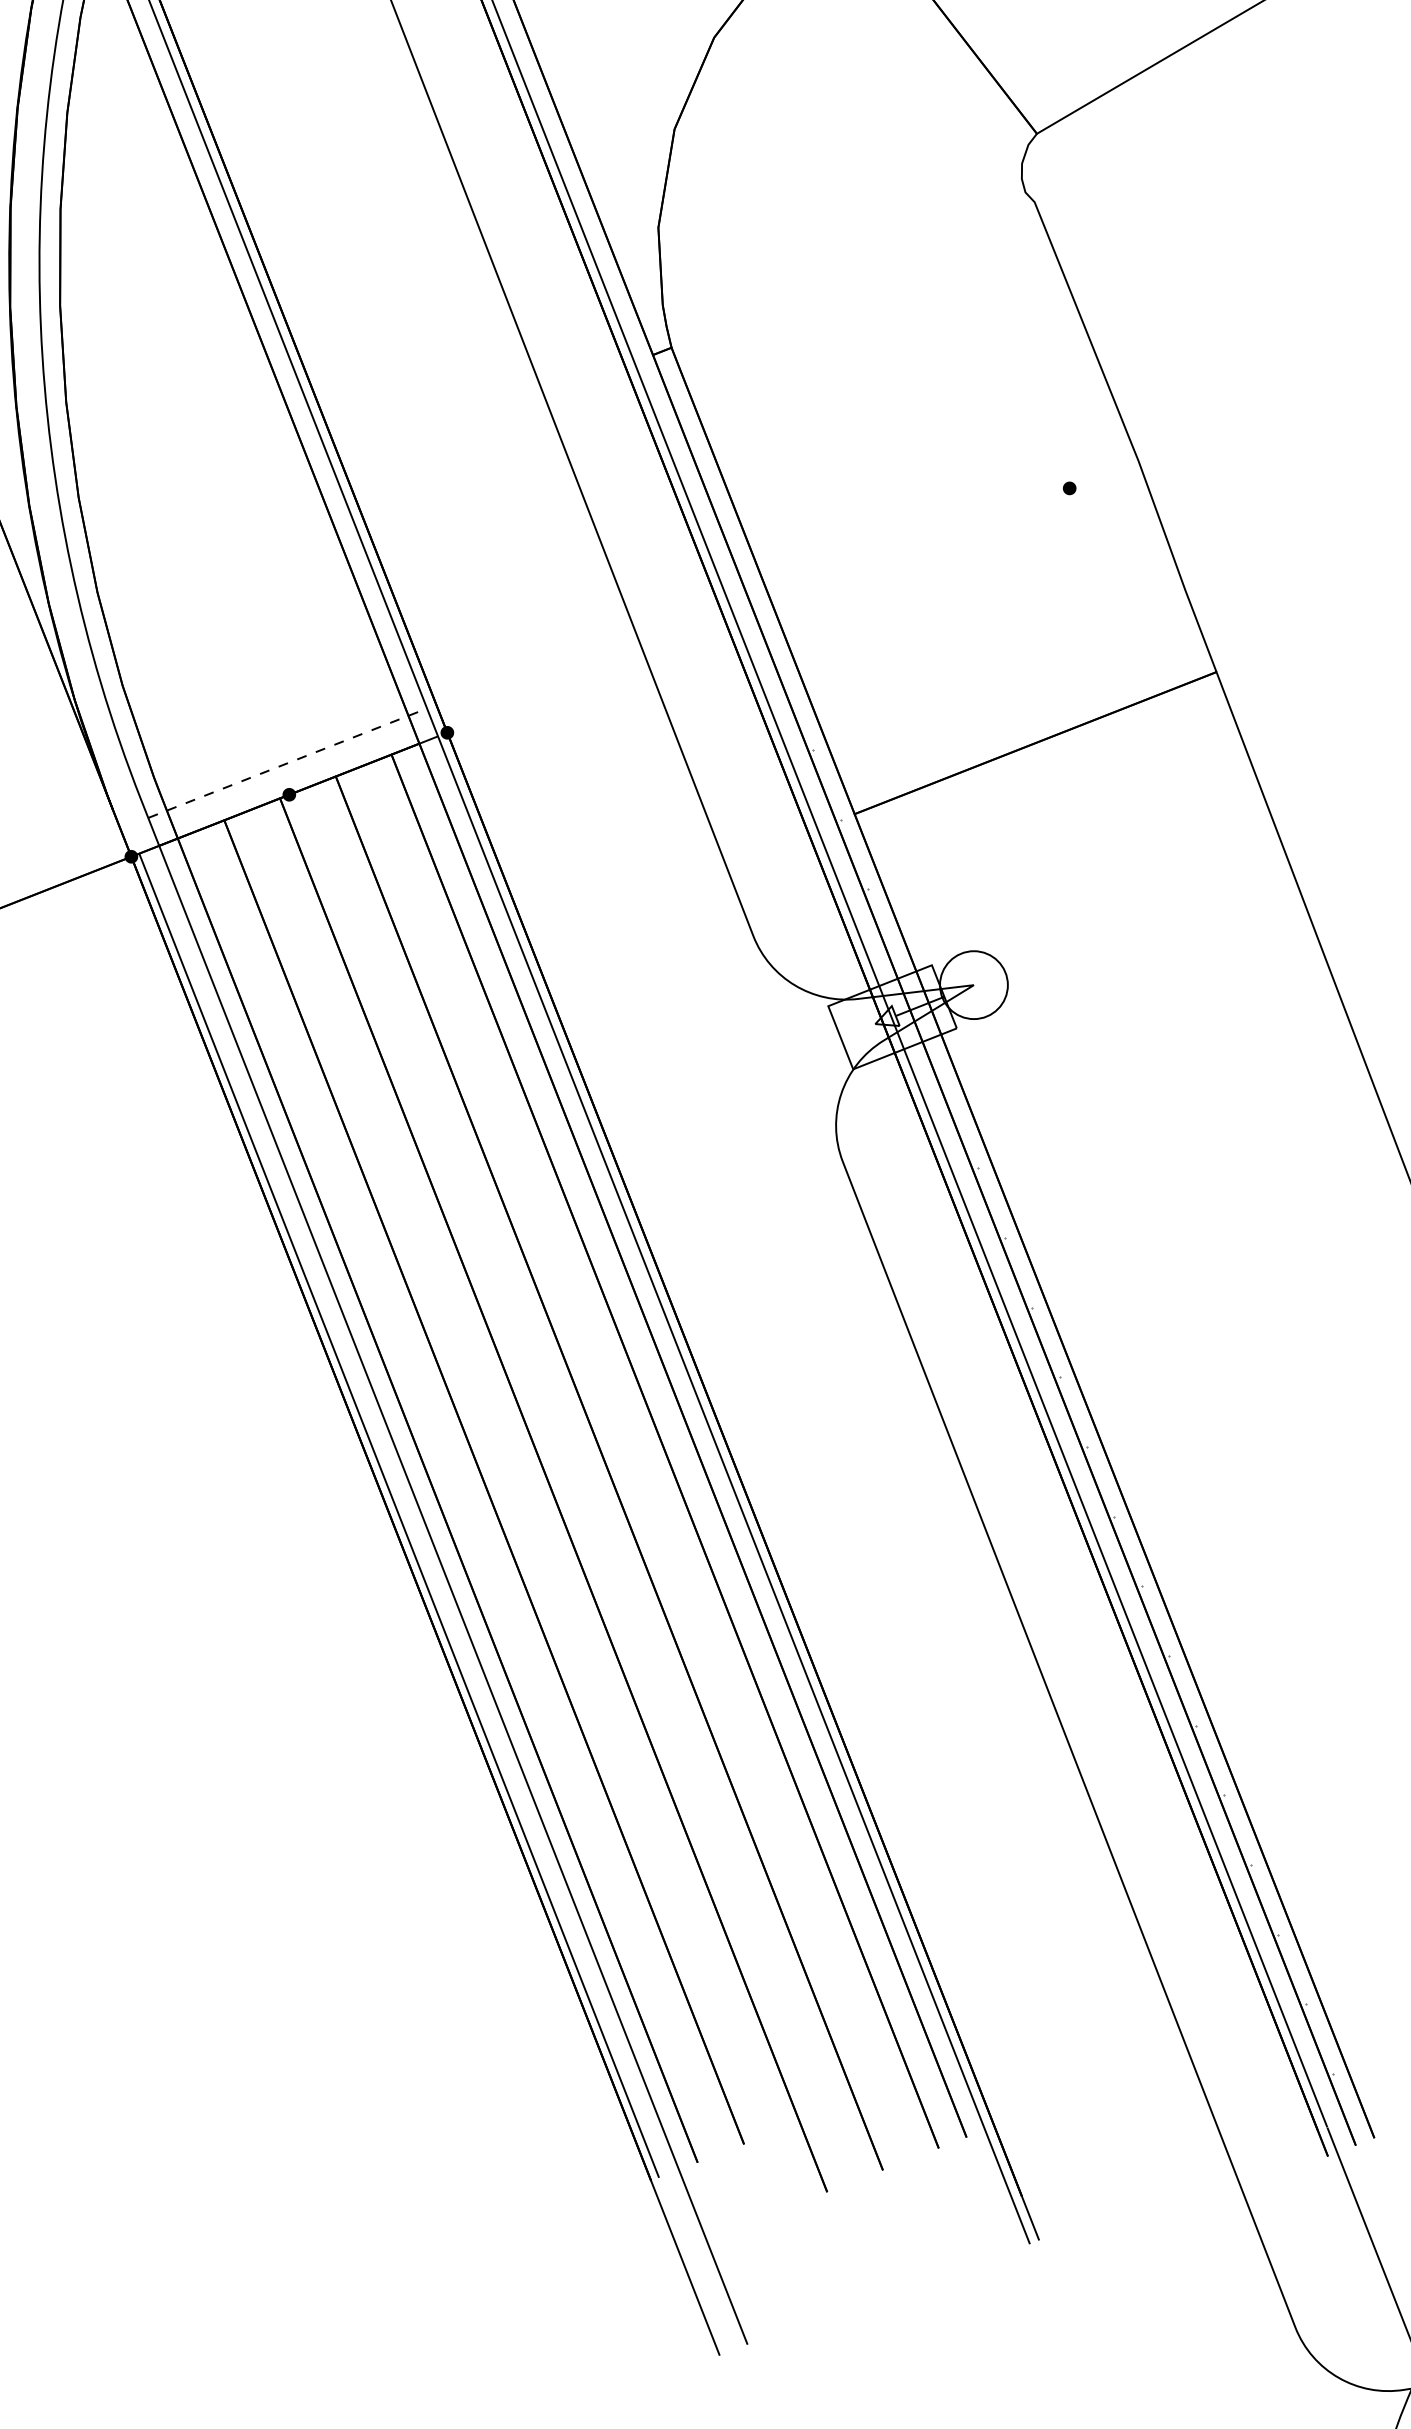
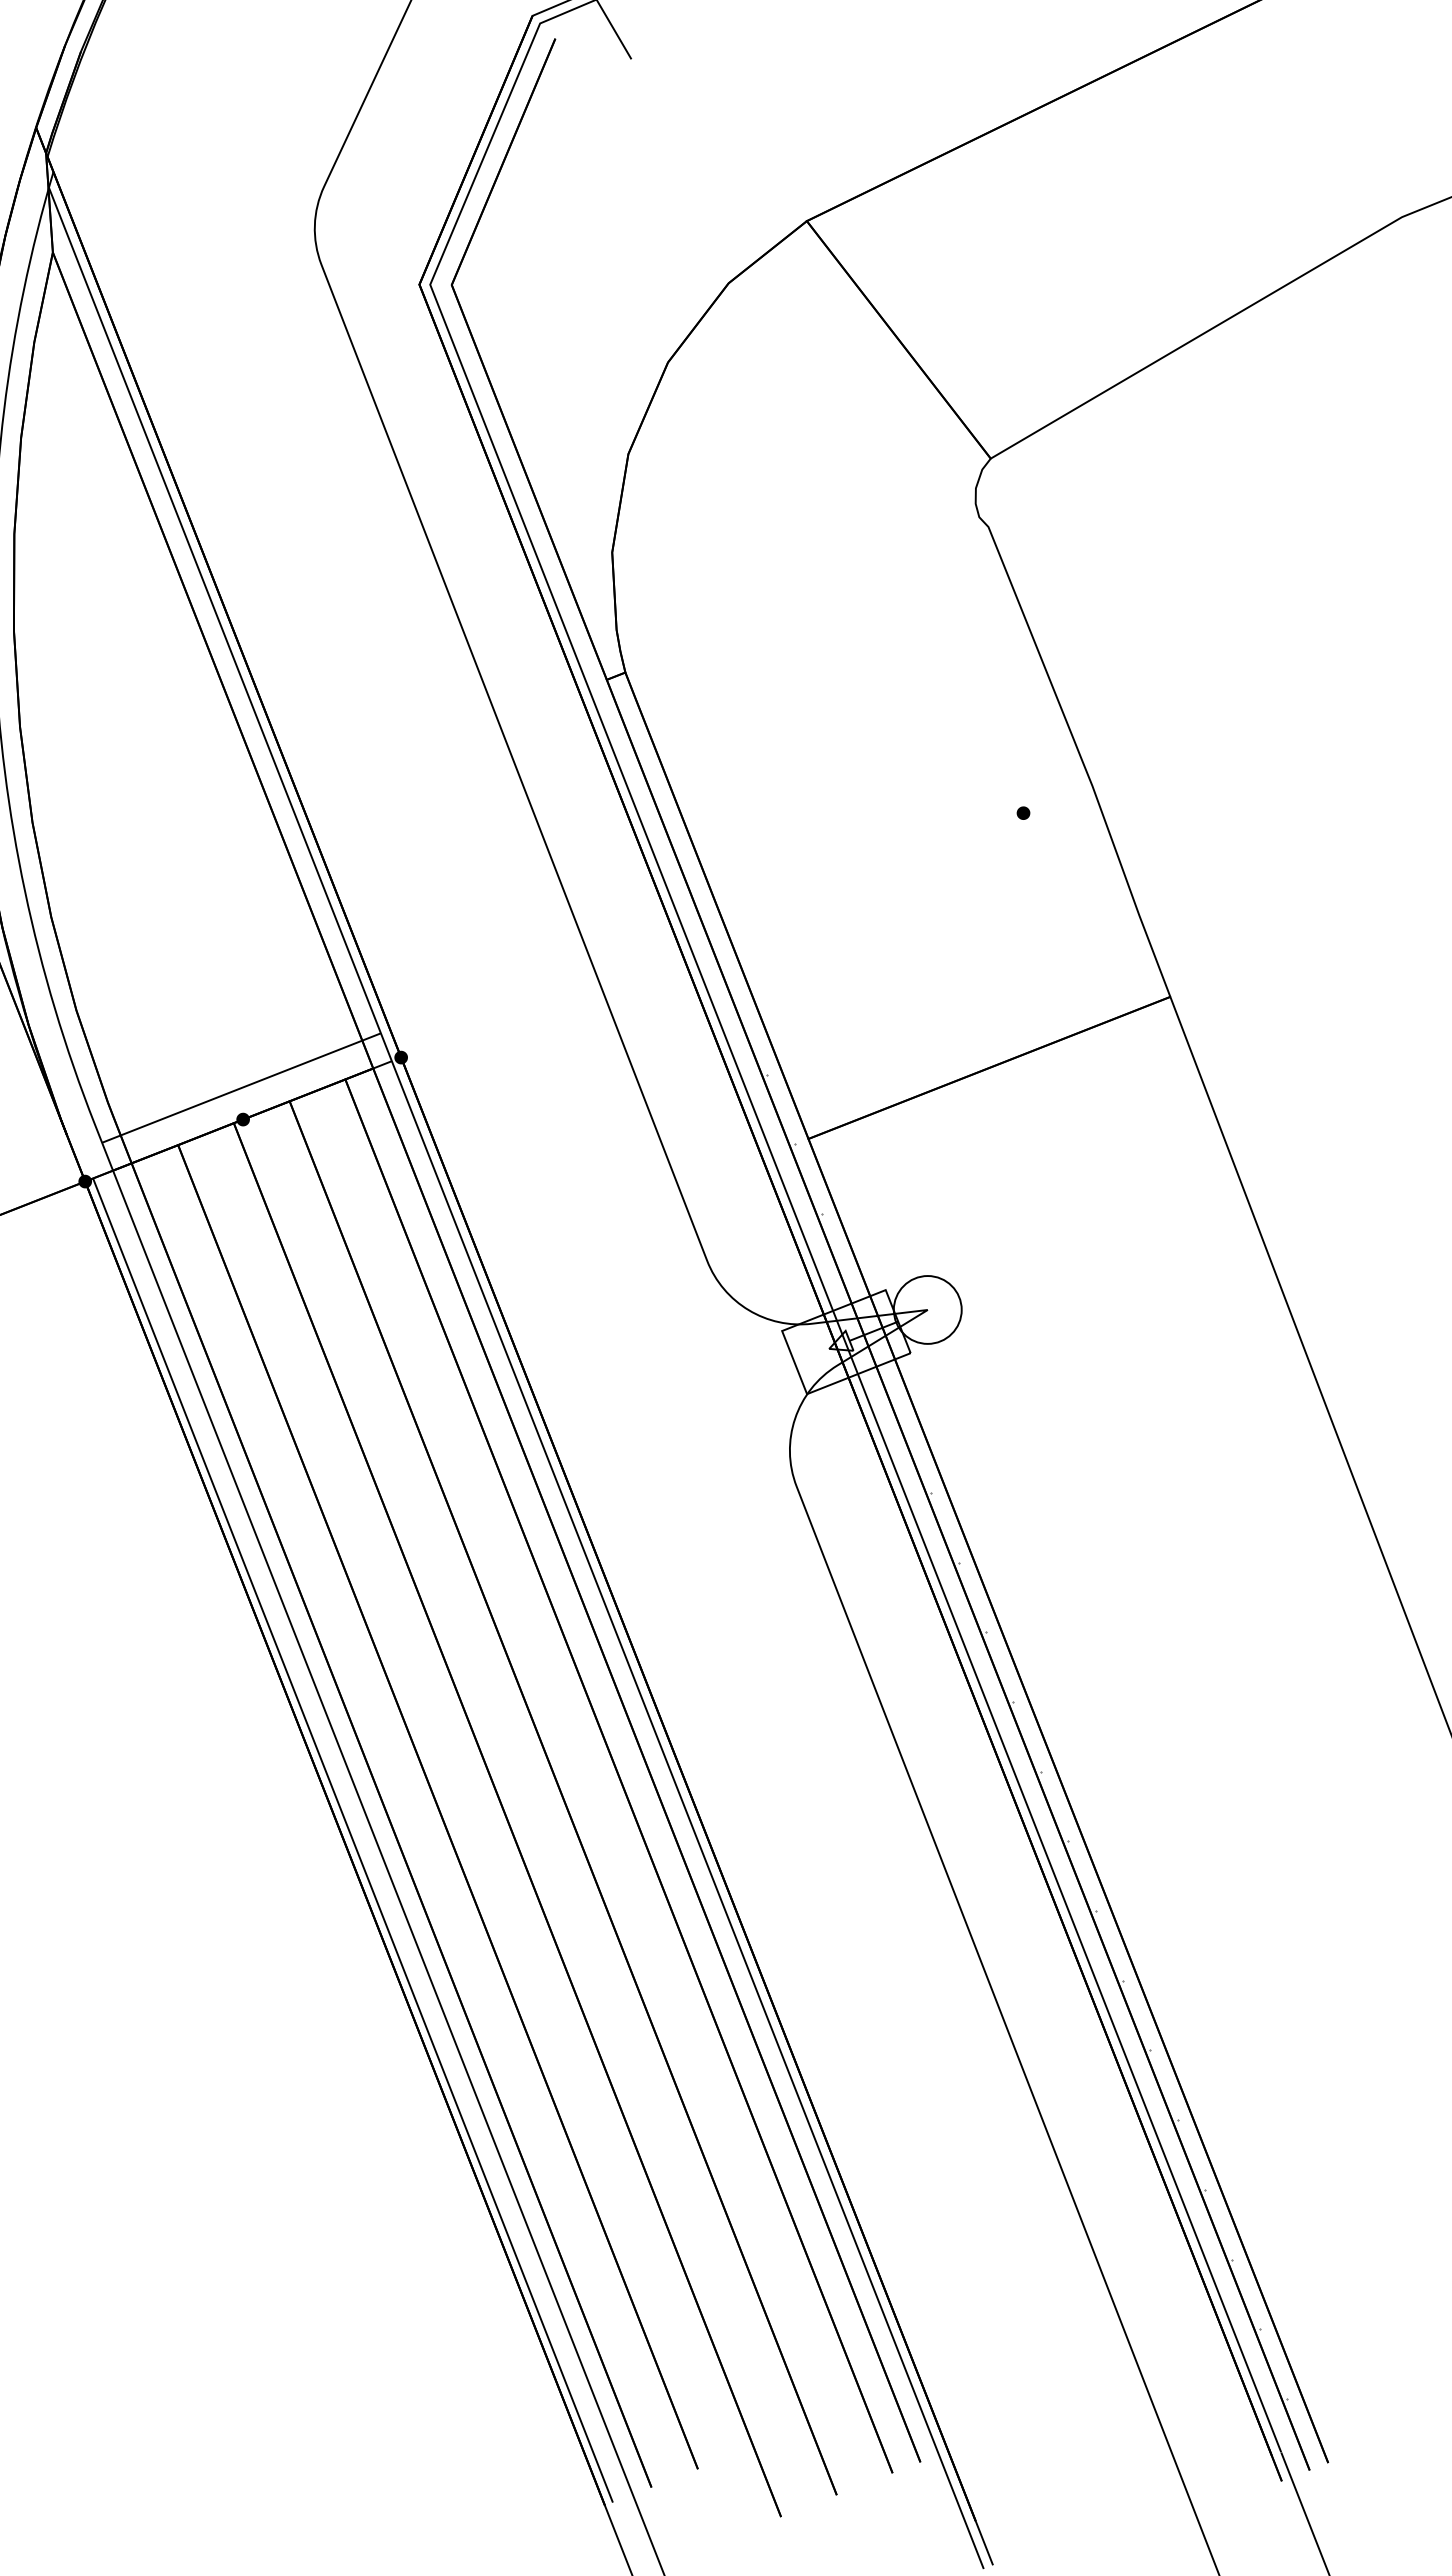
line: (287, 763) -> (241, 1088), dashed -> solid

